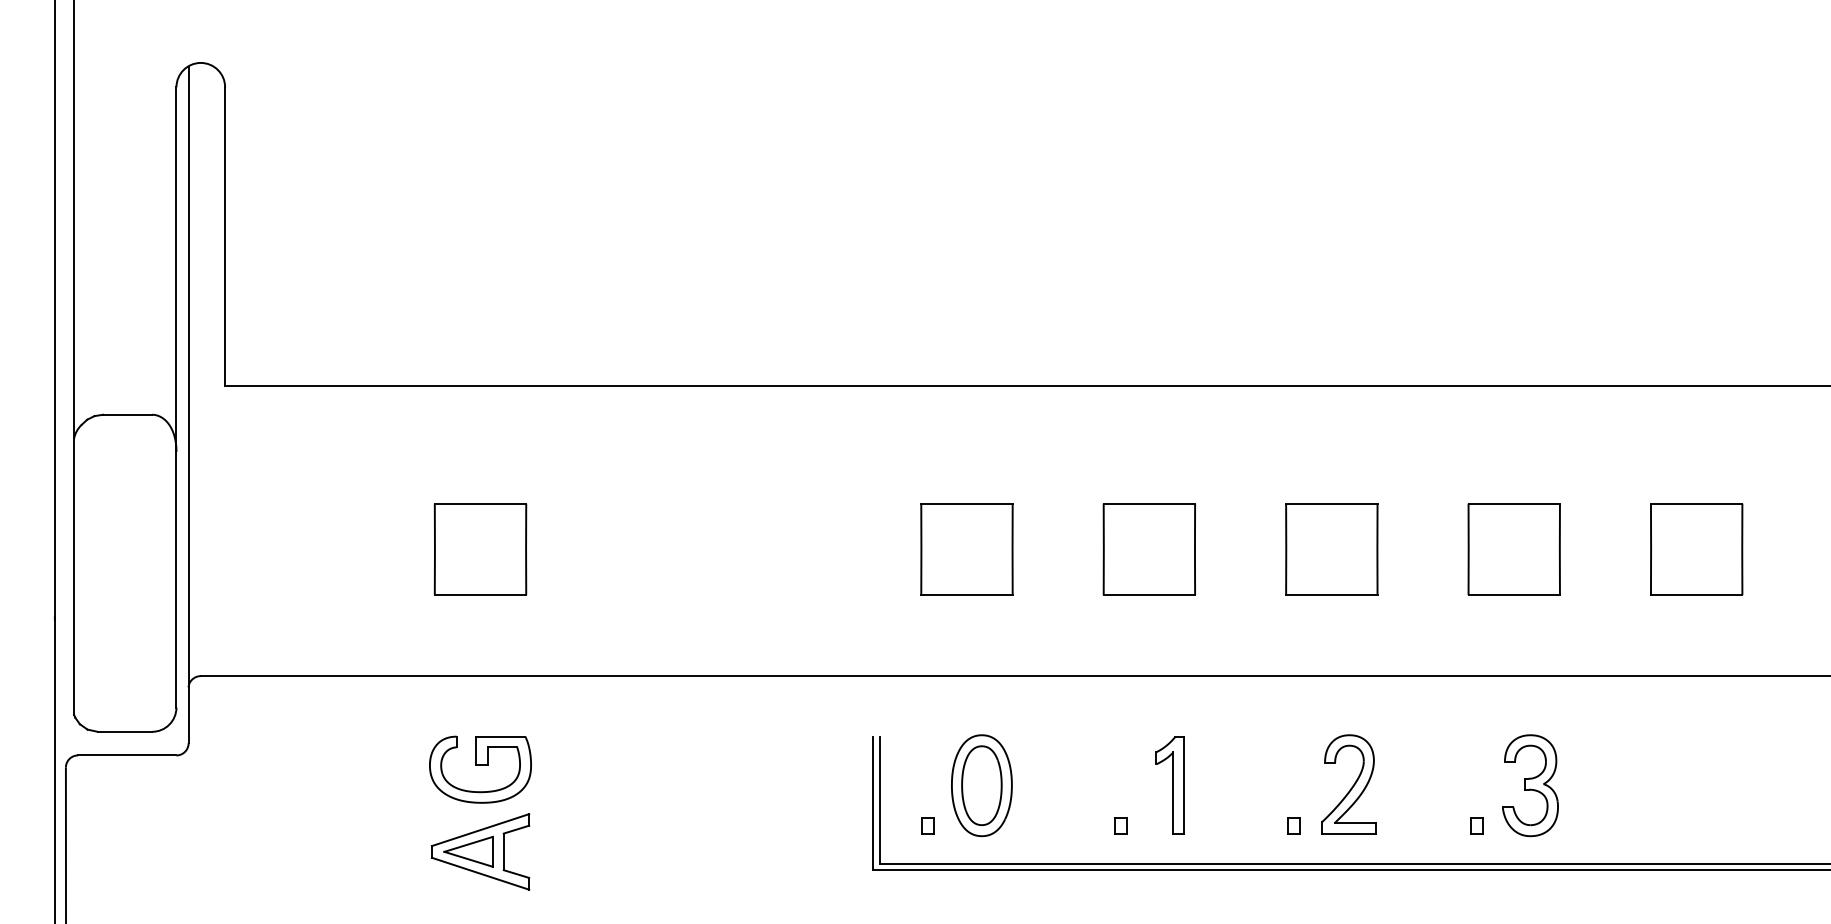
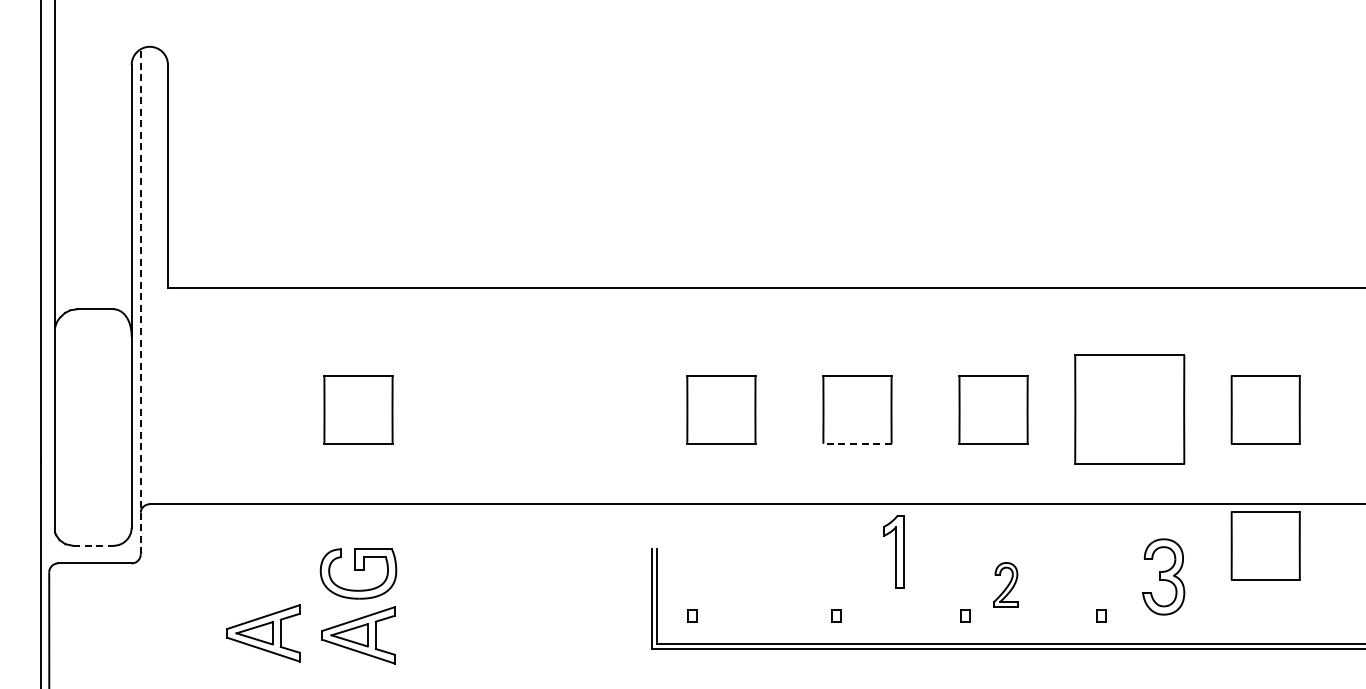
line: (188, 404) -> (140, 301), solid -> dashed
part: (1514, 549) -> (1129, 409), size x1.6
line: (1149, 594) -> (857, 443), solid -> dashed
line: (125, 731) -> (93, 545), solid -> dashed
part: (1696, 731) -> (1265, 545), added
part: (1347, 783) -> (1005, 584), size x0.6
part: (981, 785) -> (732, 585), removed
part: (1169, 785) -> (893, 551), moved
part: (1530, 785) -> (1163, 576), moved
part: (353, 849) -> (263, 633), added

